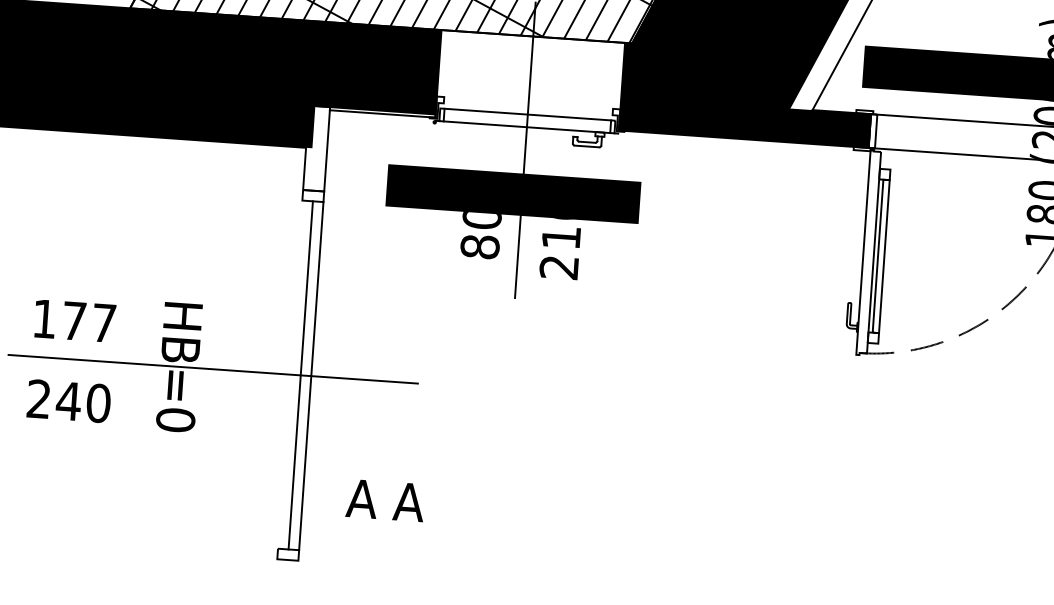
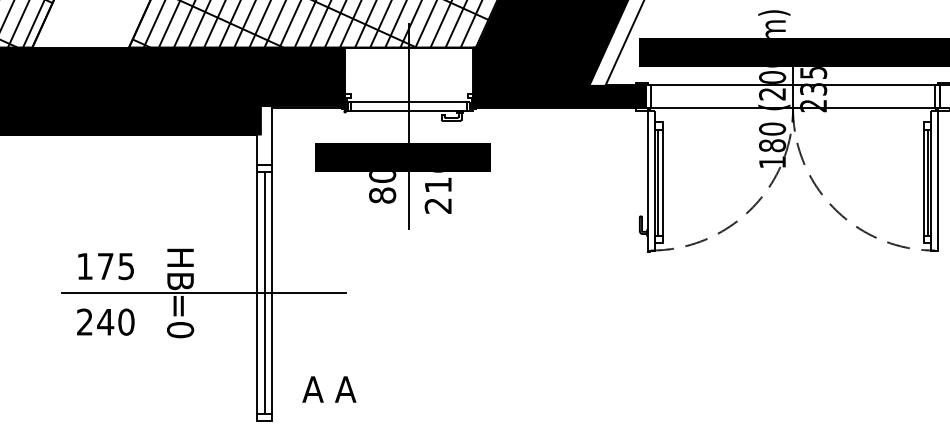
text: (102, 323) -> (125, 266), 177 -> 175
line: (290, 375) -> (257, 293), added
text: (385, 500) -> (329, 389), moved

